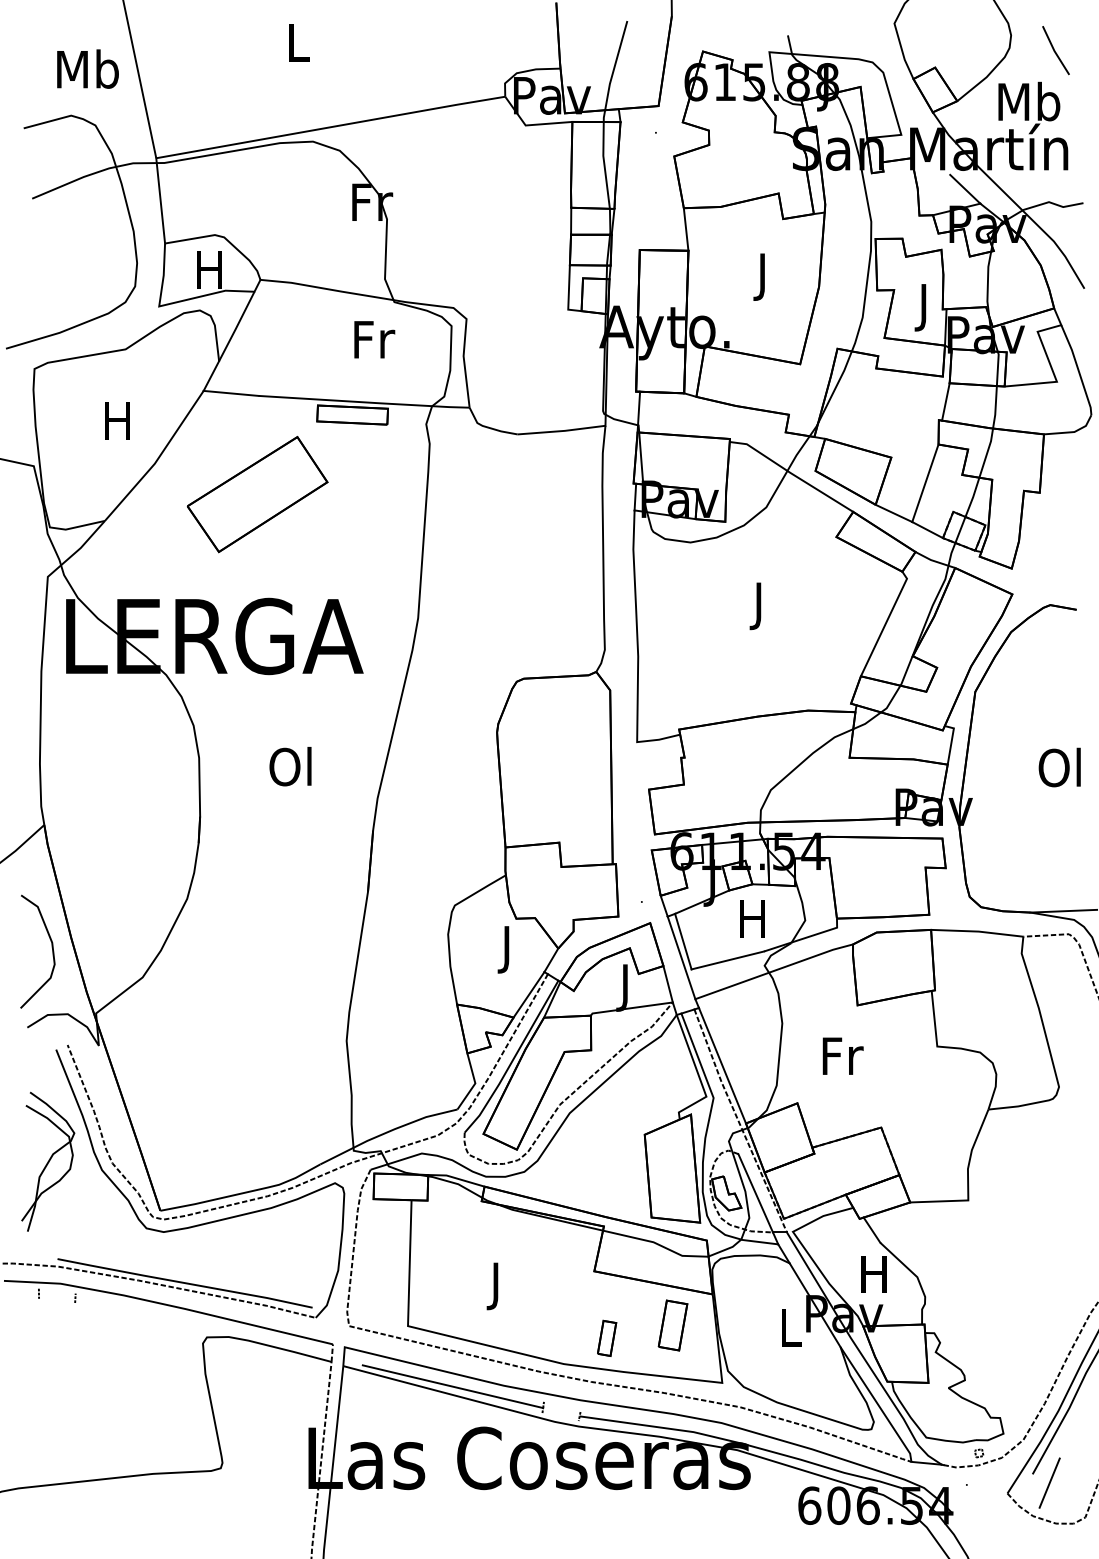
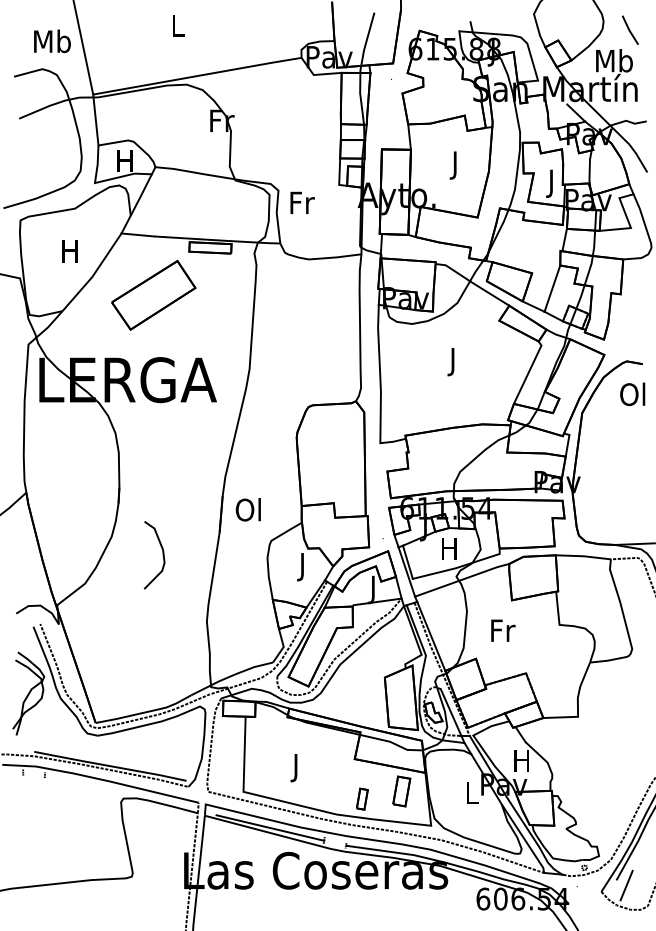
text: (374, 339) -> (302, 202), moved
text: (289, 766) -> (247, 509), moved
text: (1059, 767) -> (632, 394), moved
curve: (51, 952) -> (162, 555), moved

